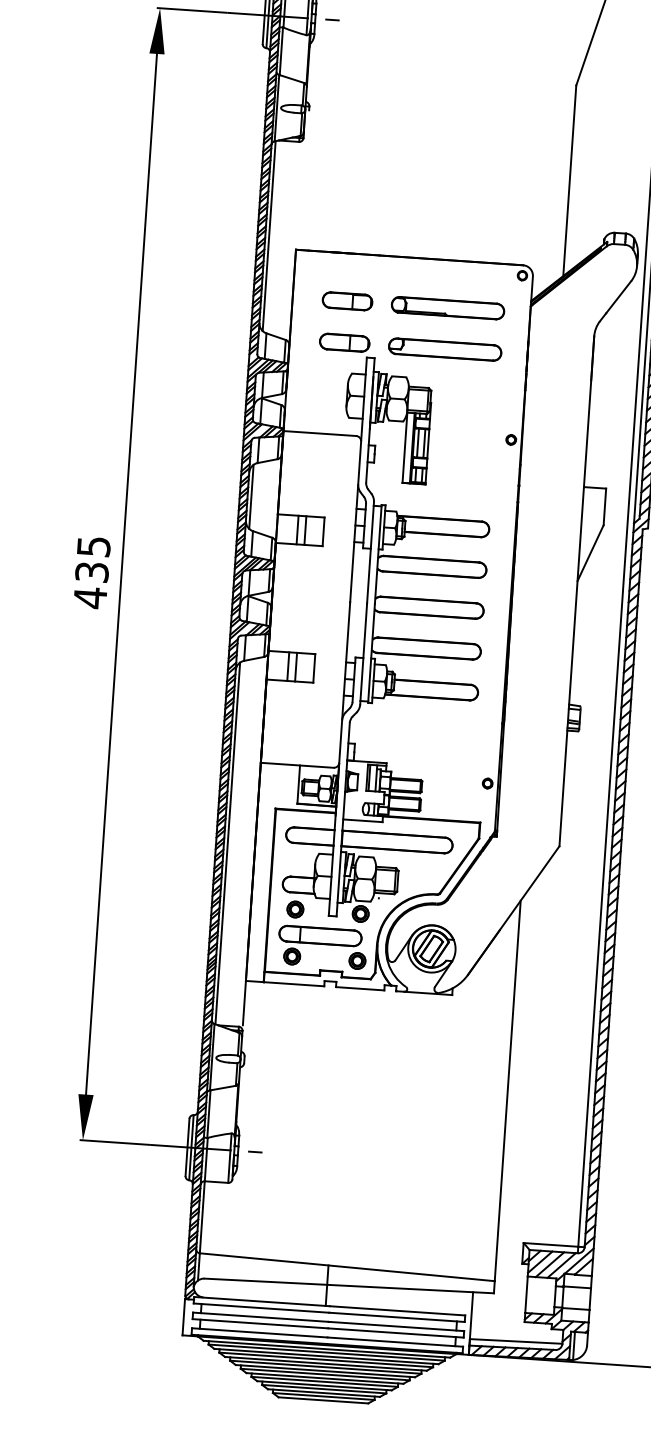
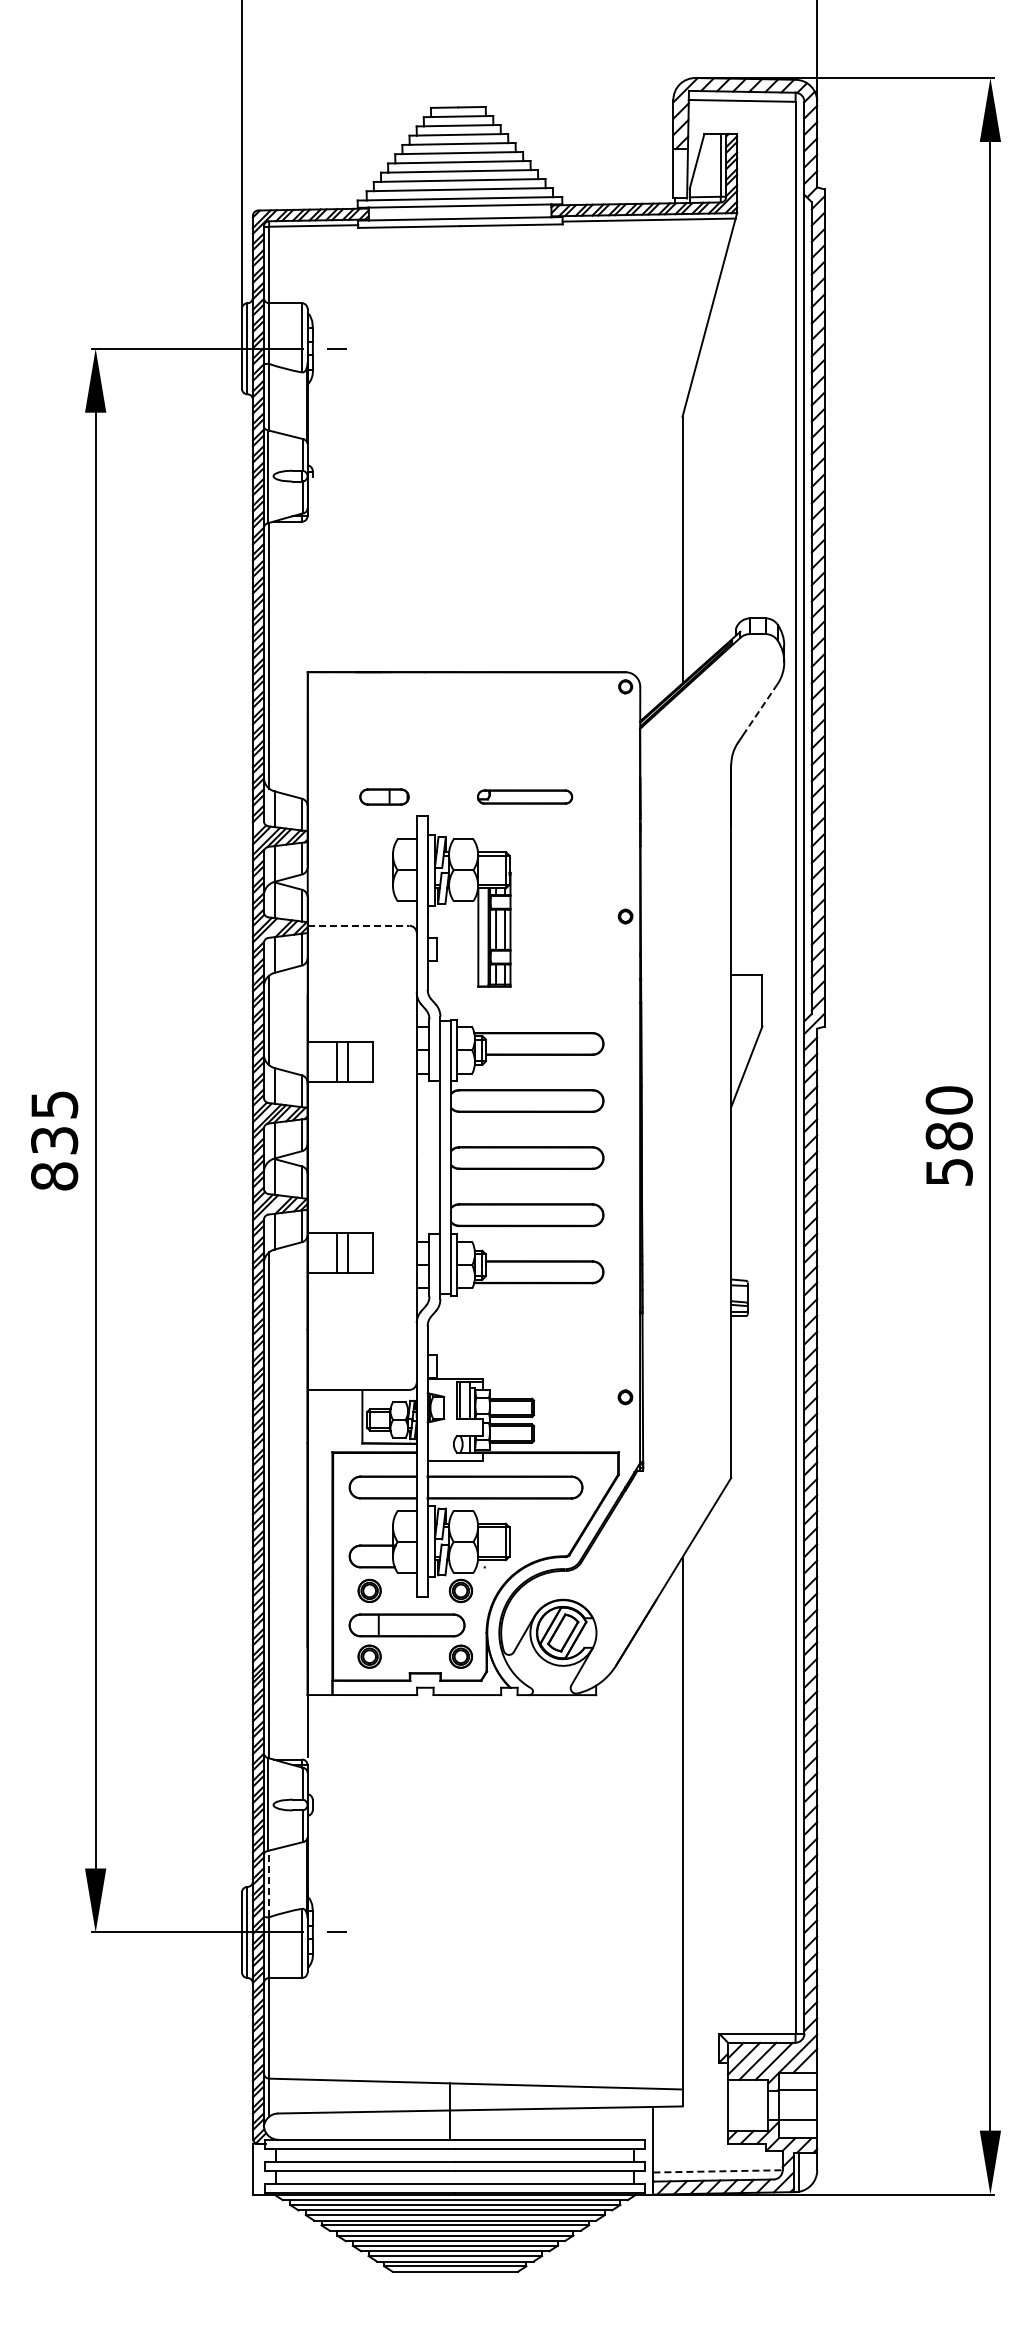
line: (618, 297) -> (761, 708), solid -> dashed
part: (347, 300) -> (384, 738), removed
part: (447, 307) -> (524, 738), removed
part: (344, 342) -> (384, 796), size x0.7
part: (444, 349) -> (524, 796), size x0.6
line: (319, 433) -> (358, 925), solid -> dashed
text: (90, 597) -> (54, 1176), 435 -> 835
line: (208, 1113) -> (268, 1883), solid -> dashed
line: (516, 1341) -> (718, 2171), solid -> dashed

